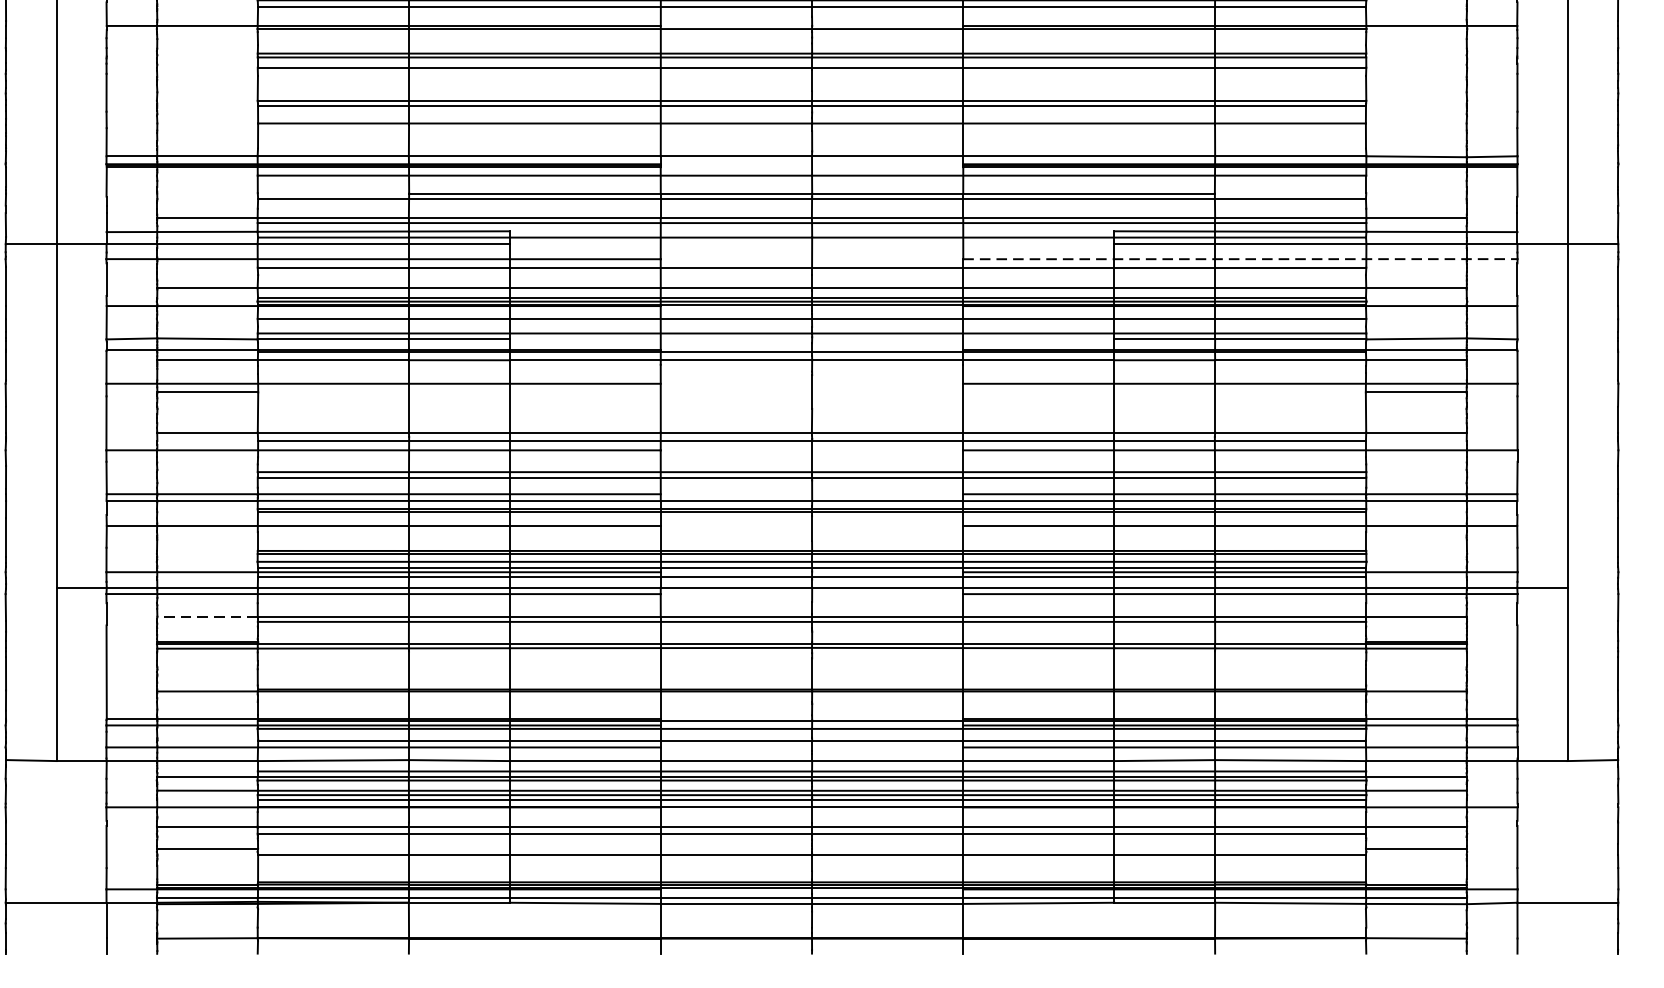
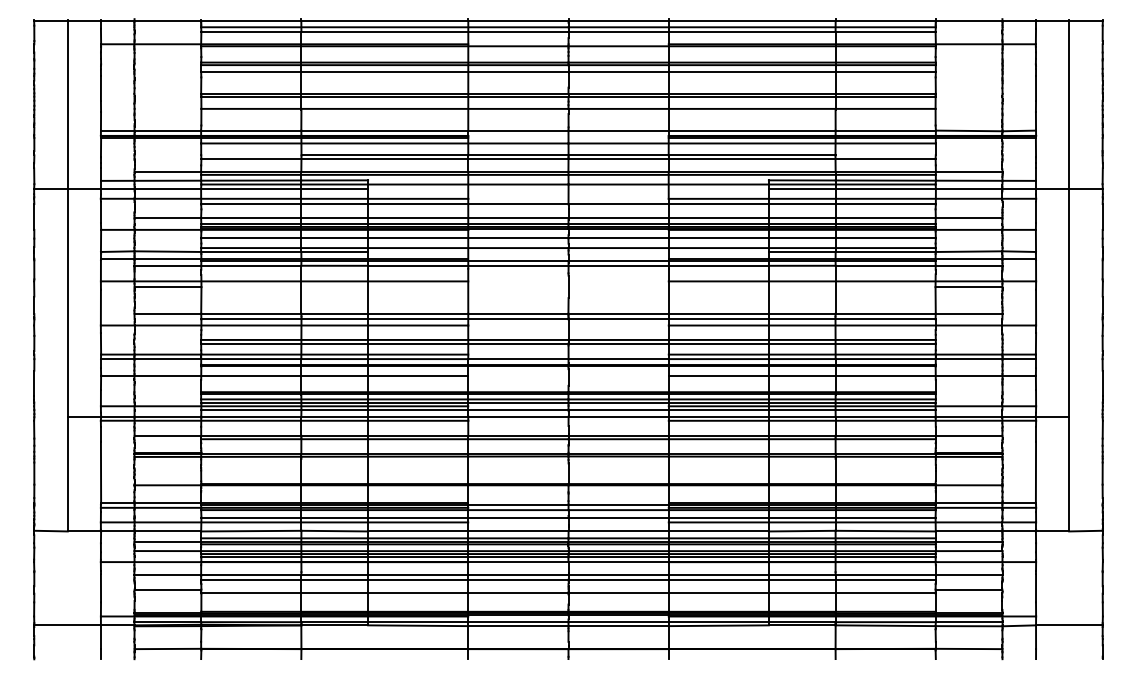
line: (1240, 258) -> (852, 198), dashed -> solid
line: (206, 616) -> (167, 435), dashed -> solid

